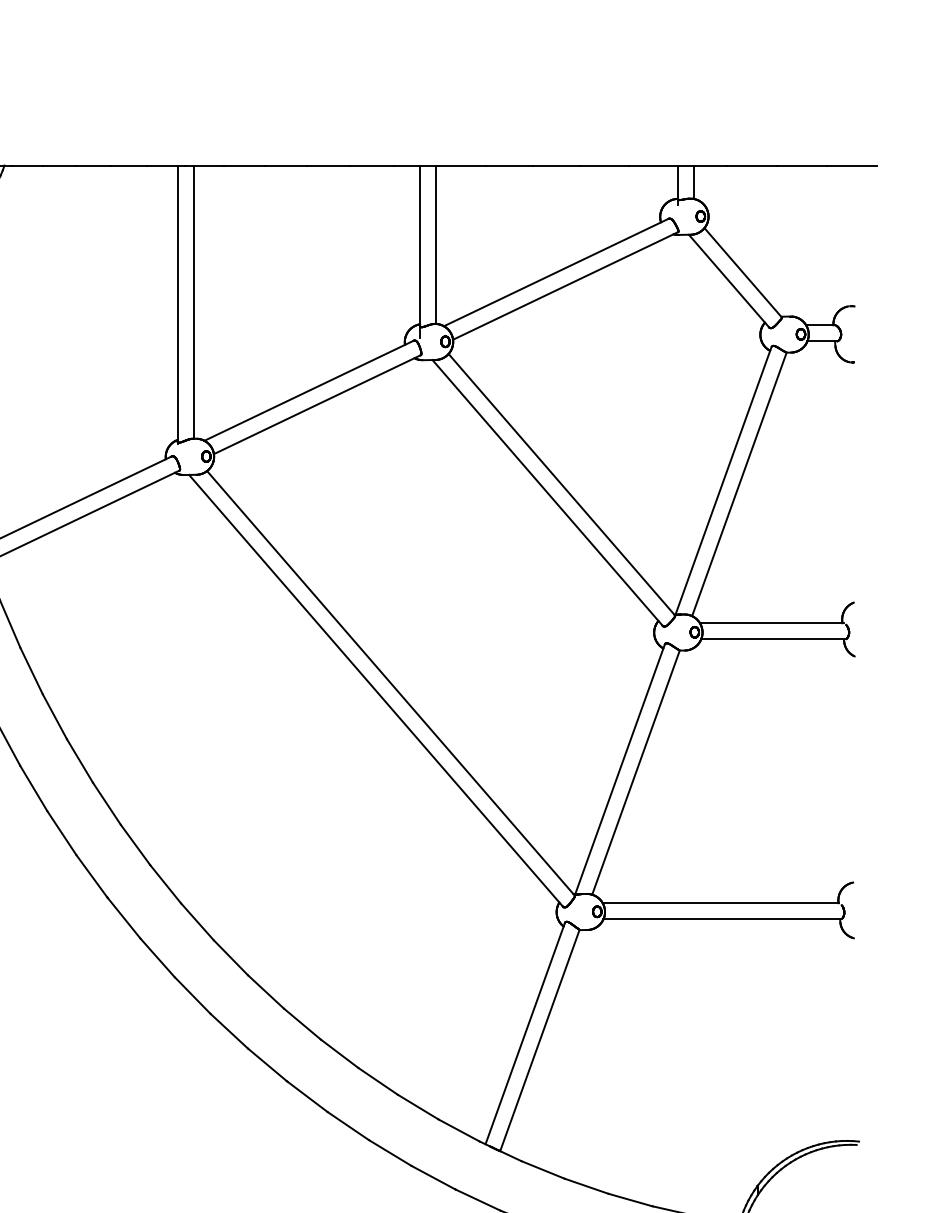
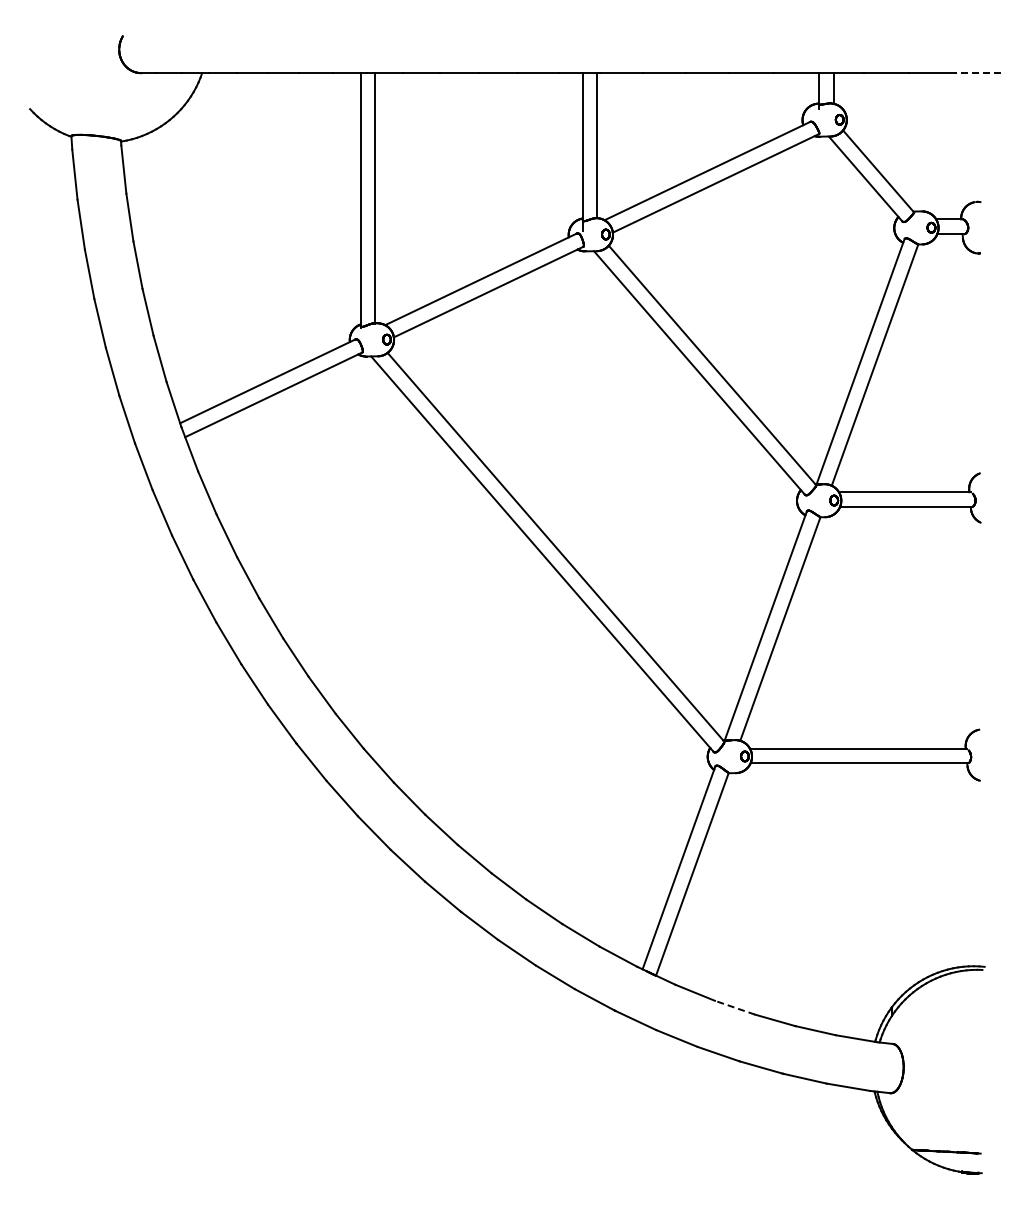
line: (852, 165) -> (978, 73), solid -> dashed
line: (585, 1185) -> (734, 1007), solid -> dashed

